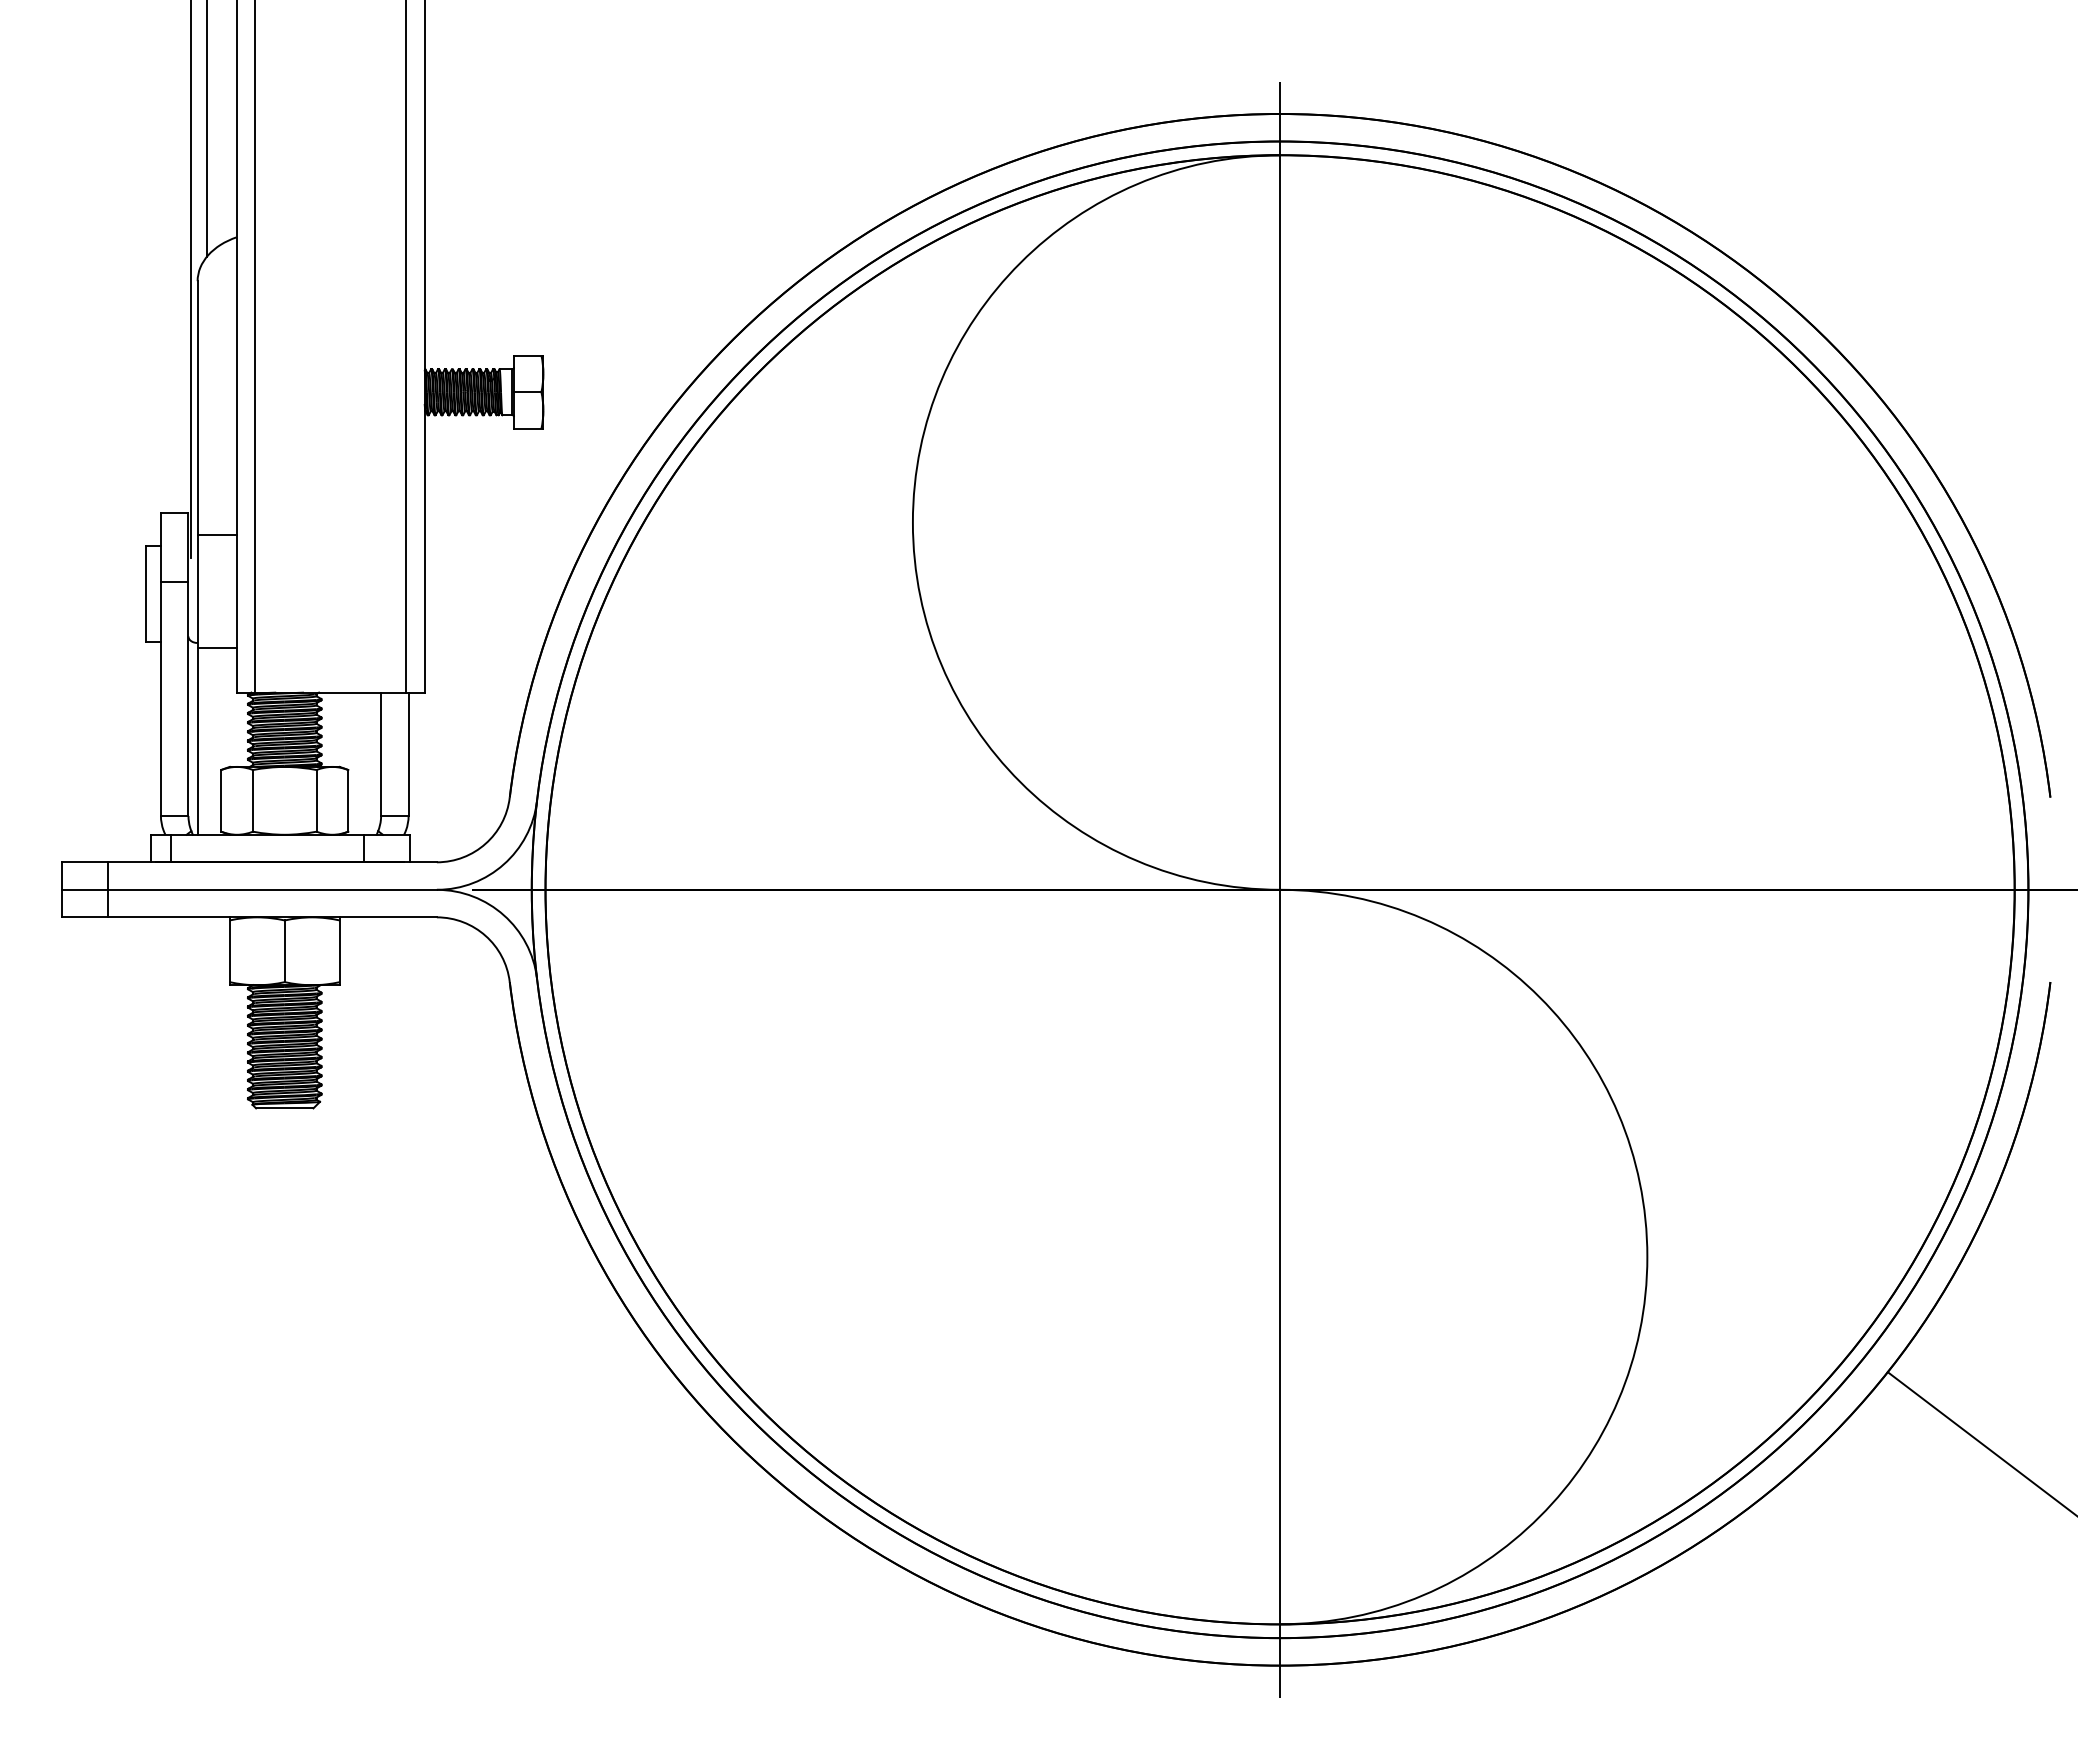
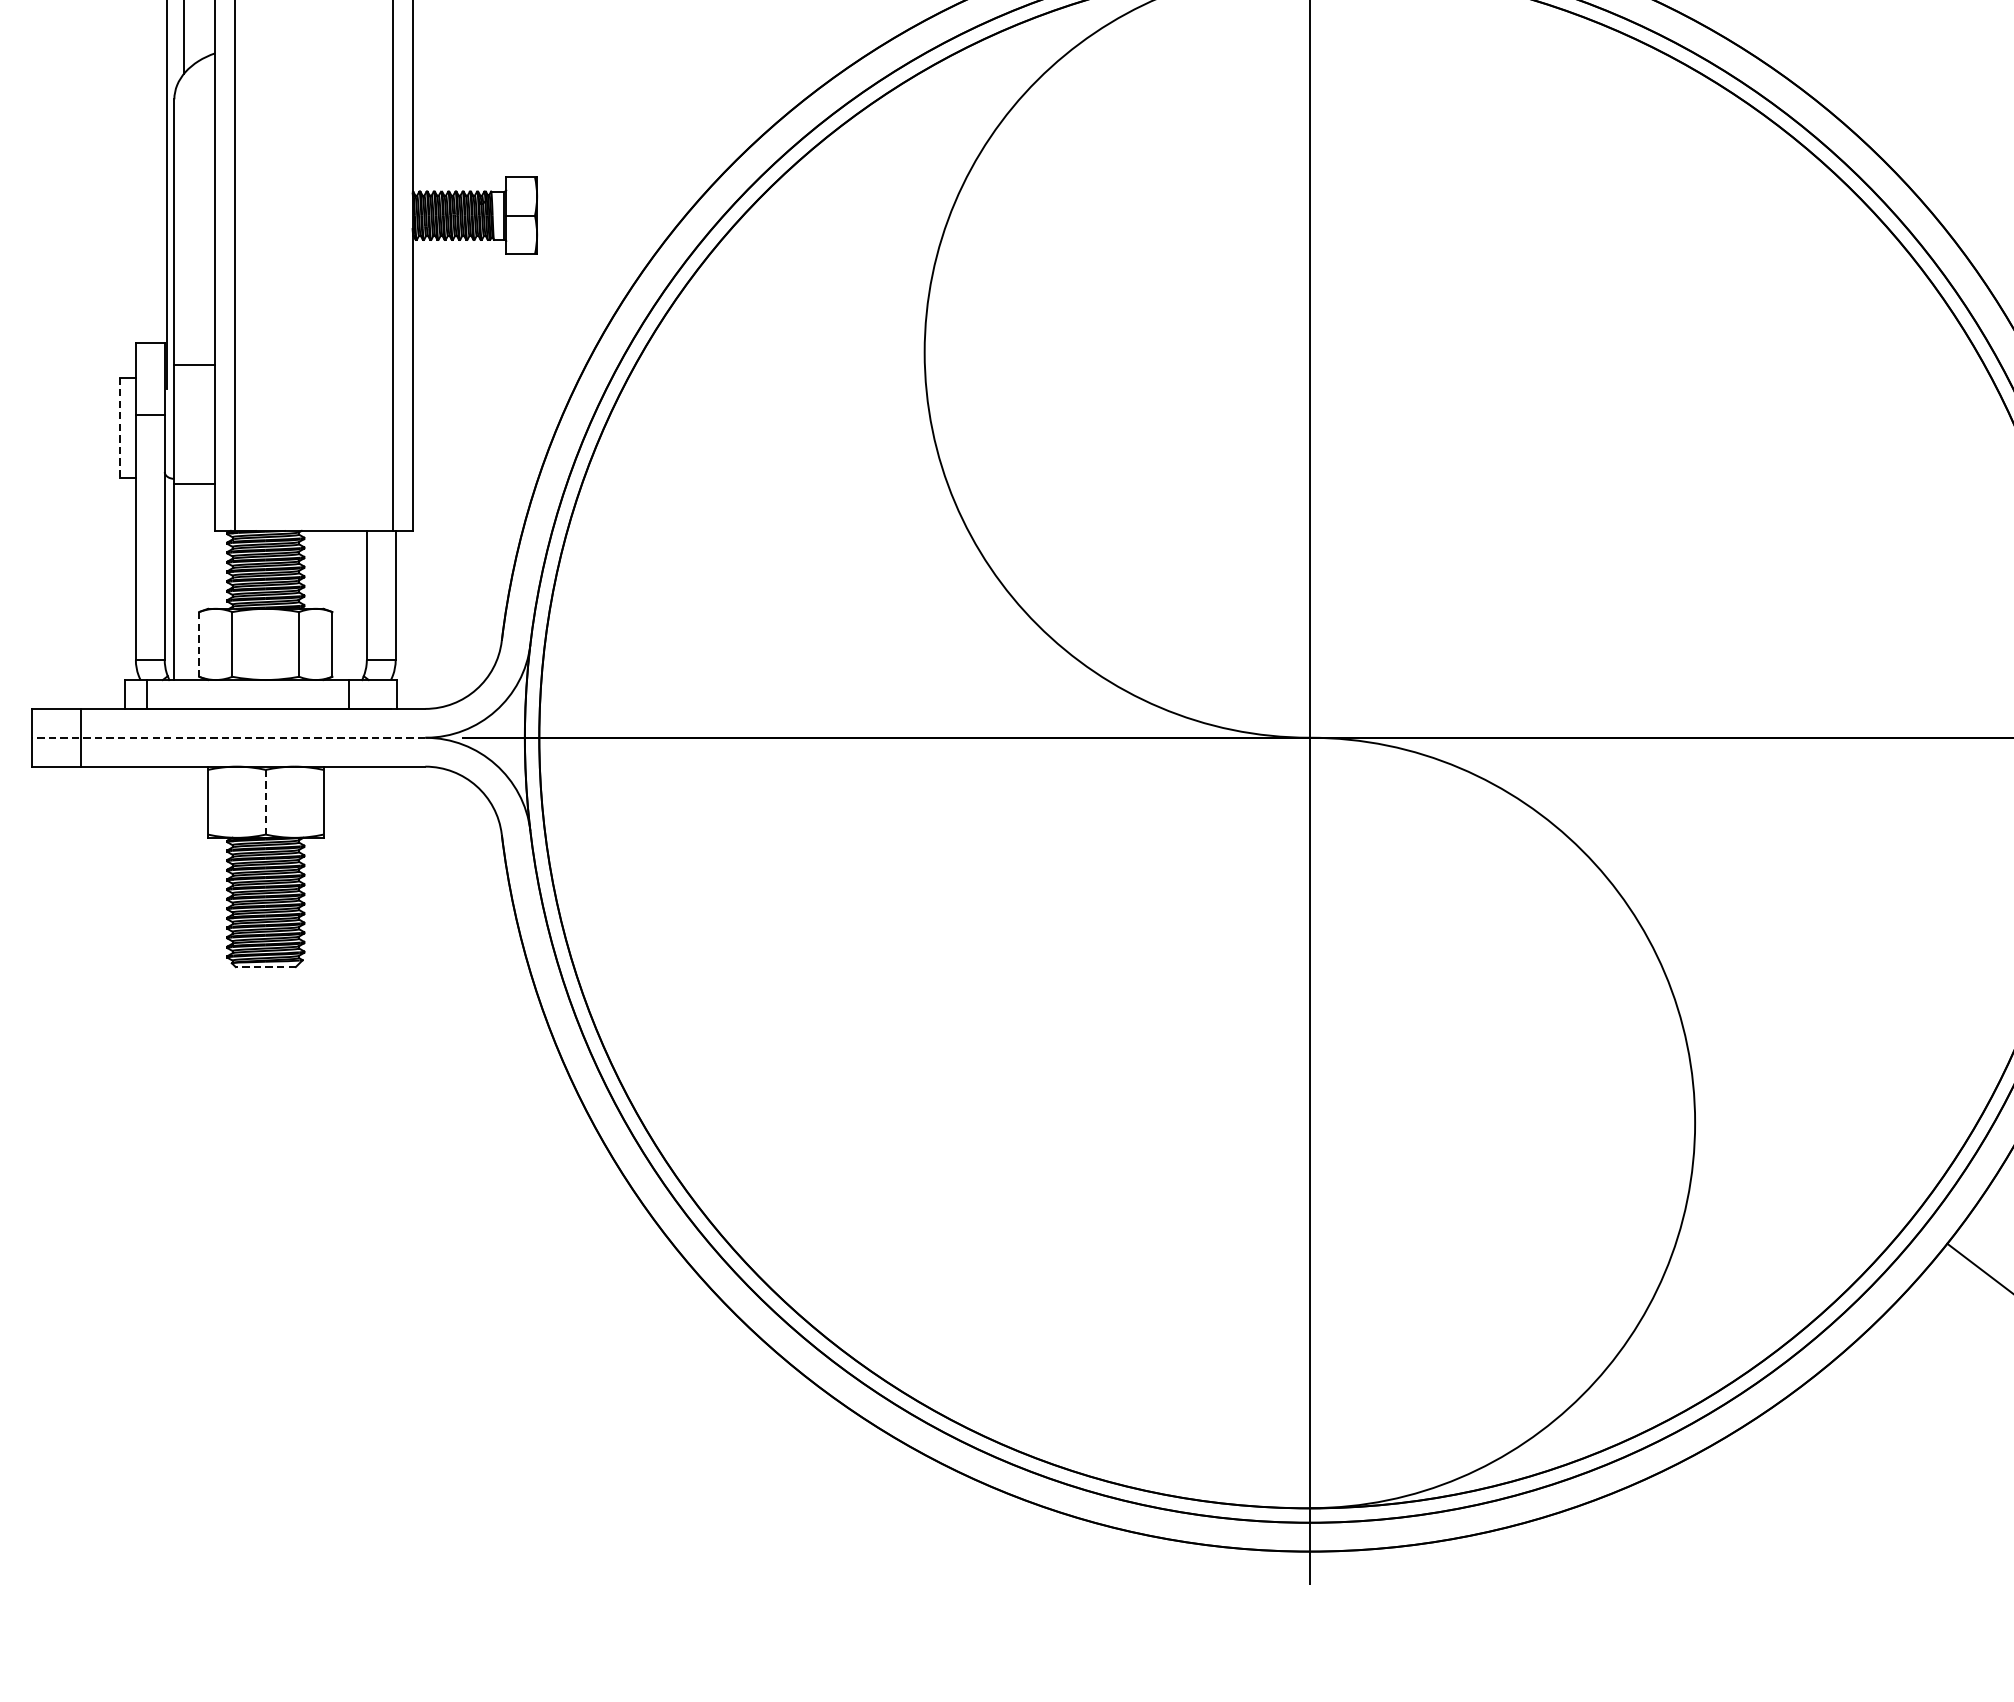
line: (145, 594) -> (119, 427), solid -> dashed
line: (221, 800) -> (199, 644), solid -> dashed
line: (249, 889) -> (228, 737), solid -> dashed
line: (284, 951) -> (265, 802), solid -> dashed
line: (284, 1108) -> (265, 967), solid -> dashed

